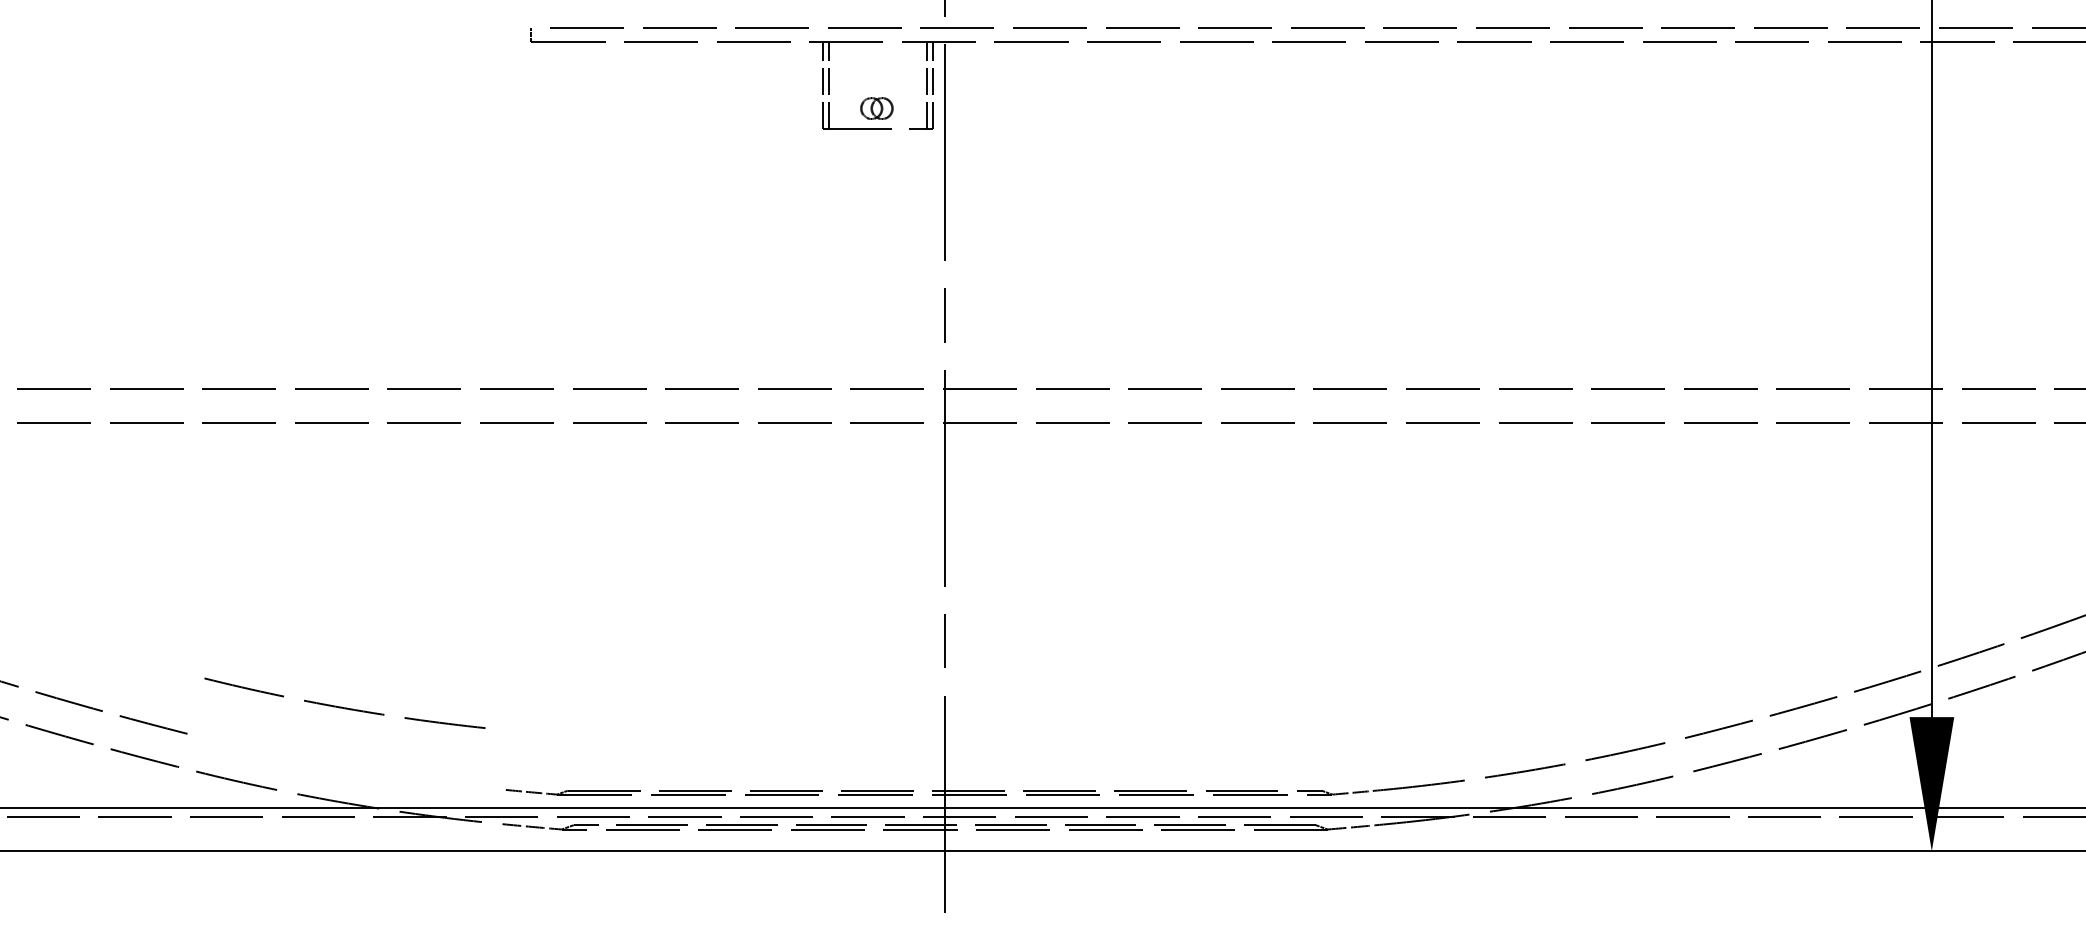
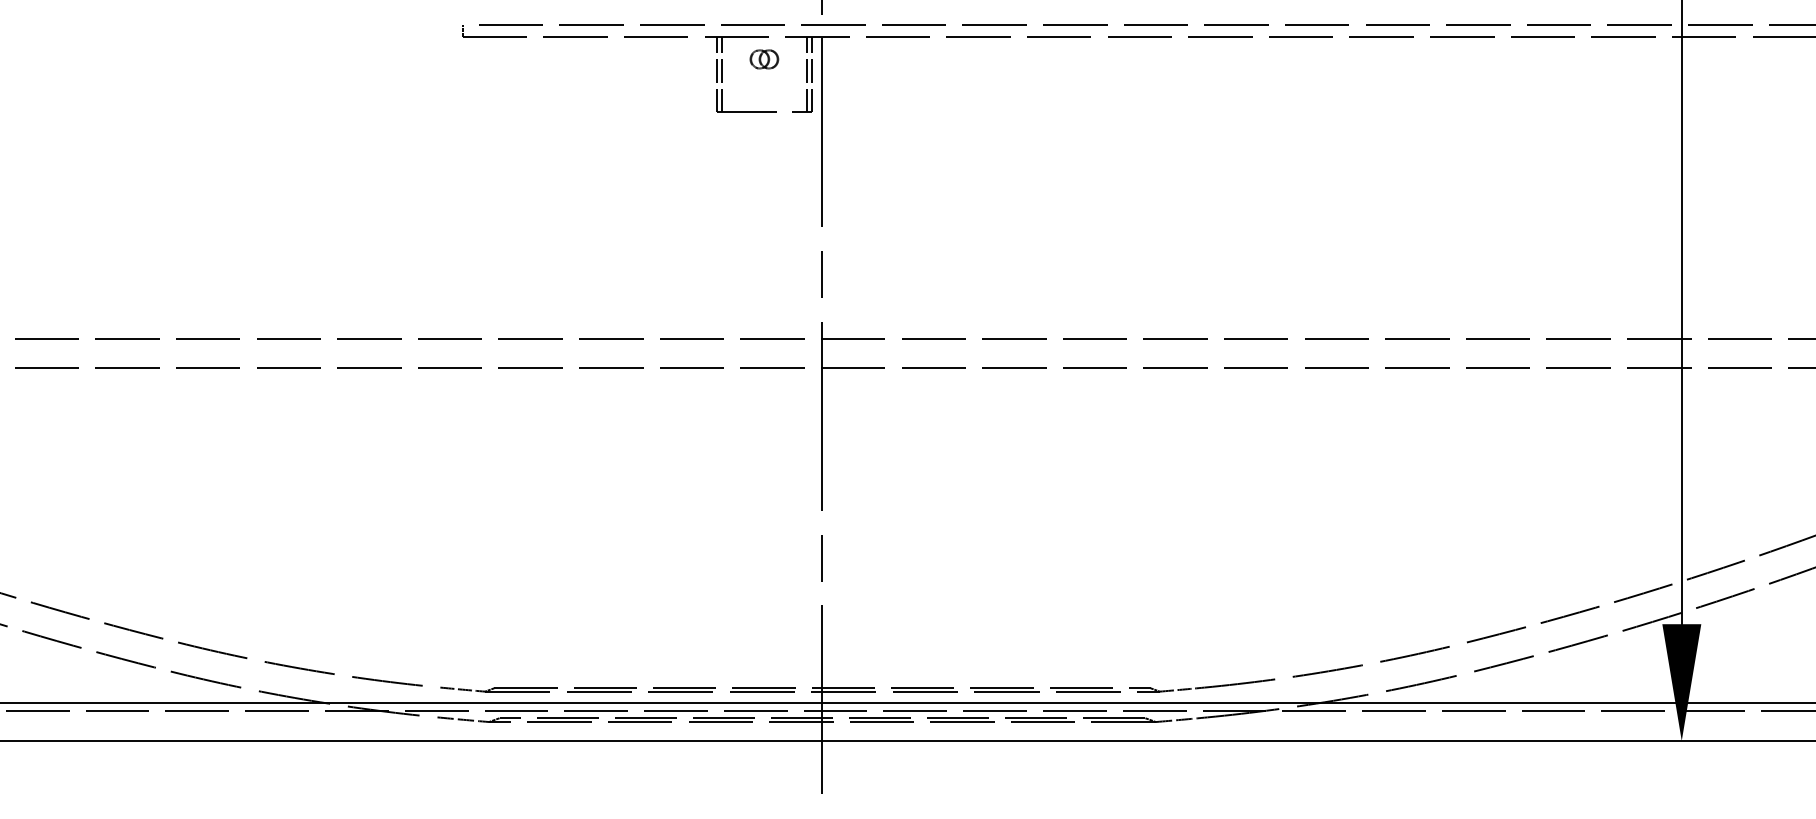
part: (877, 108) -> (764, 59), moved
arc: (345, 707) -> (300, 667), moved

